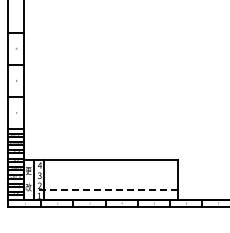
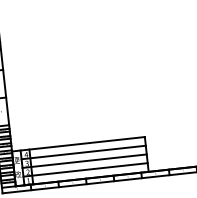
line: (105, 170) -> (83, 152), added
line: (105, 180) -> (84, 161), added
line: (105, 190) -> (85, 170), dashed -> solid

